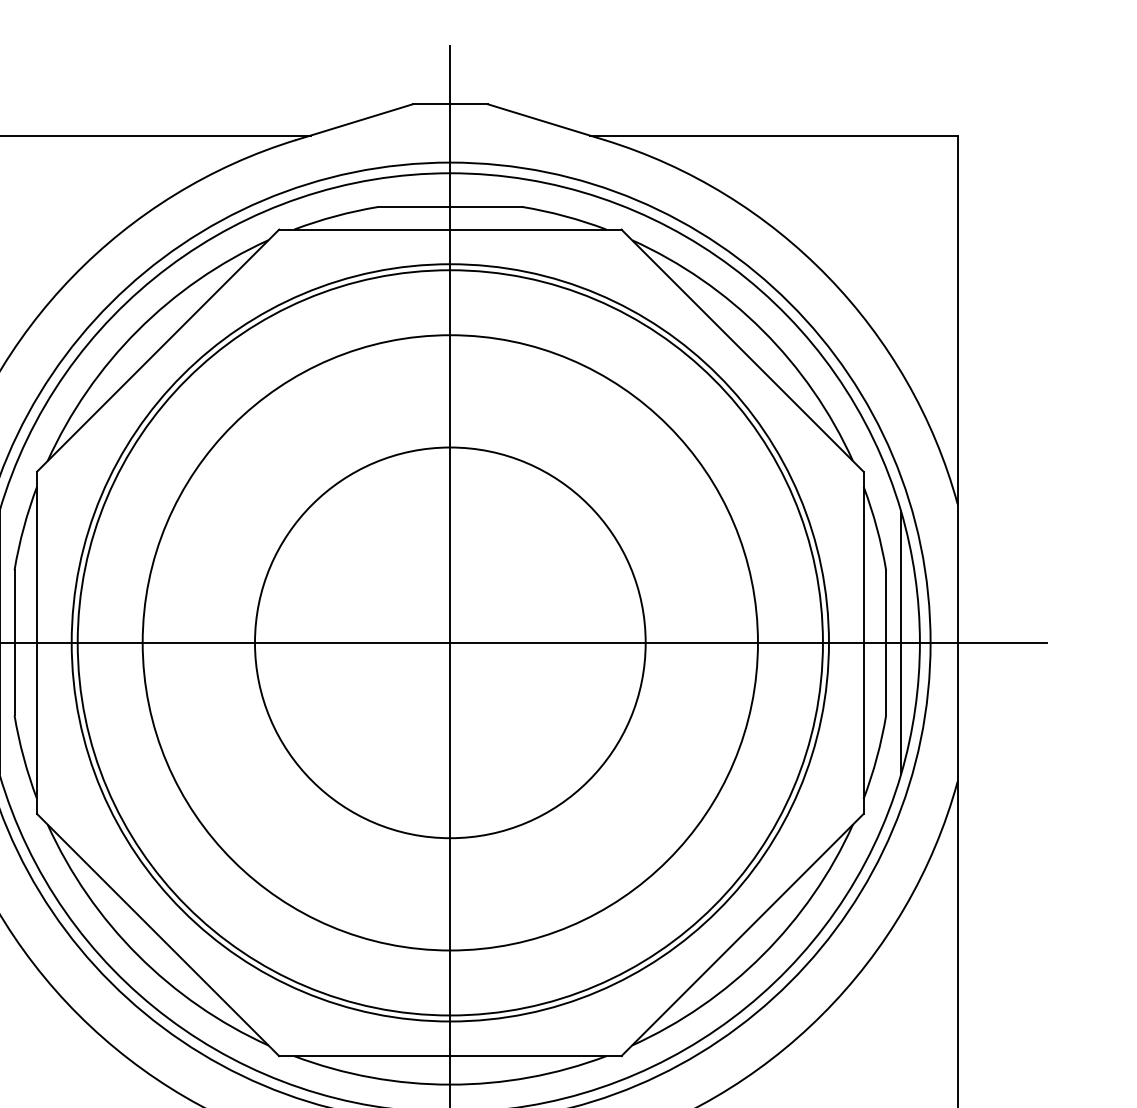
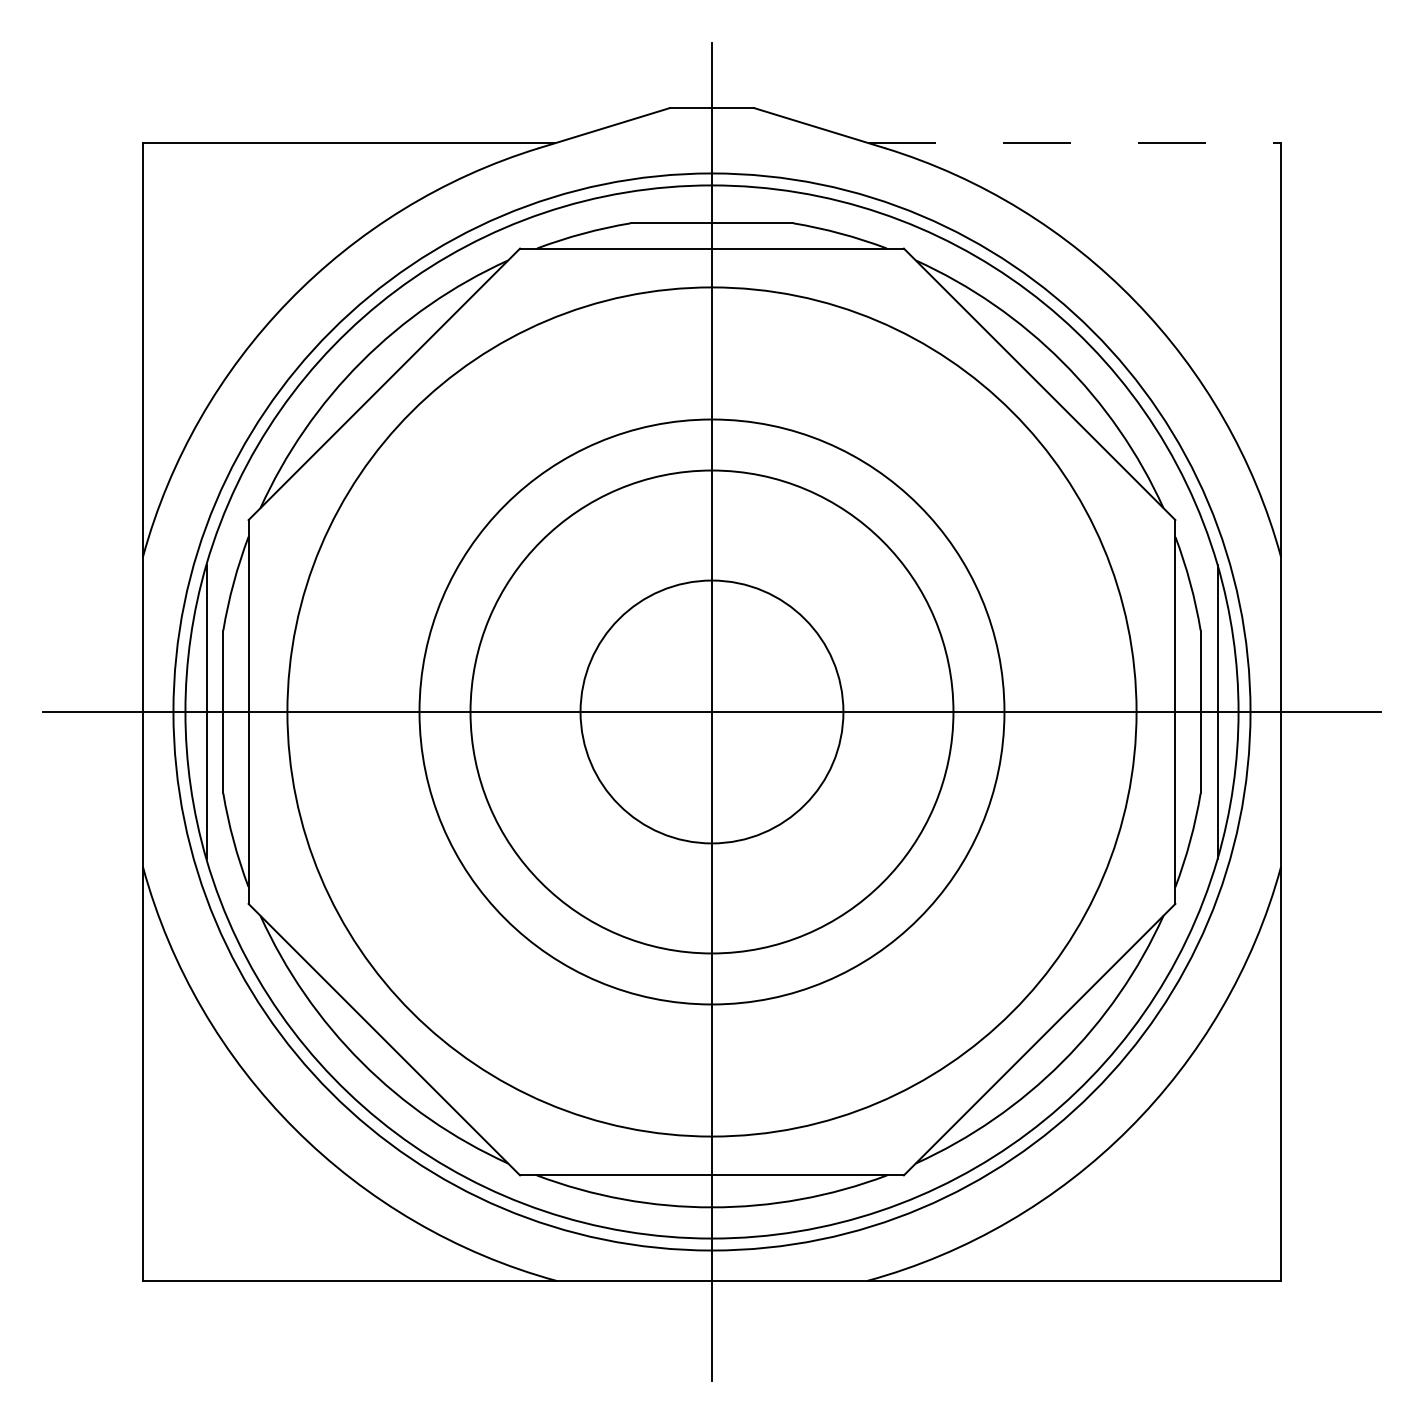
line: (774, 135) -> (1075, 143), solid -> dashed
circle: (449, 642) -> (711, 711), size x0.6
circle: (449, 642) -> (711, 711), size x0.7
circle: (449, 642) -> (711, 711), size x0.7

